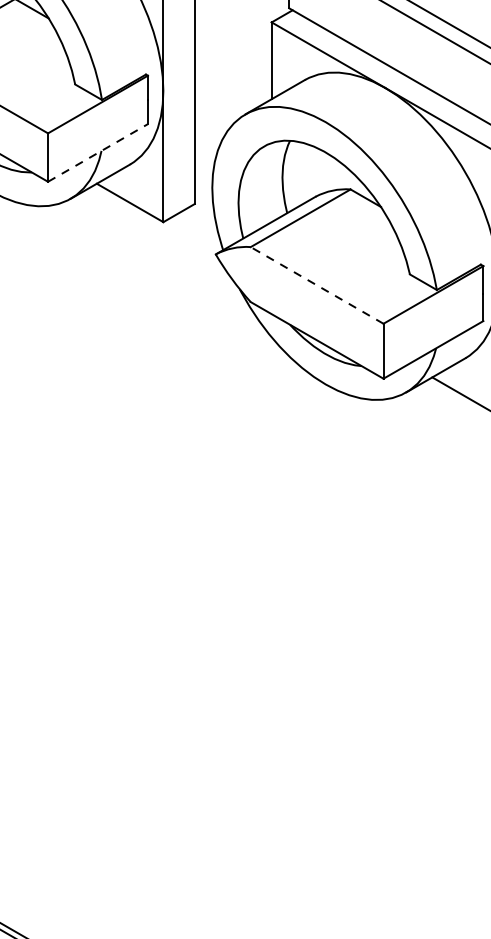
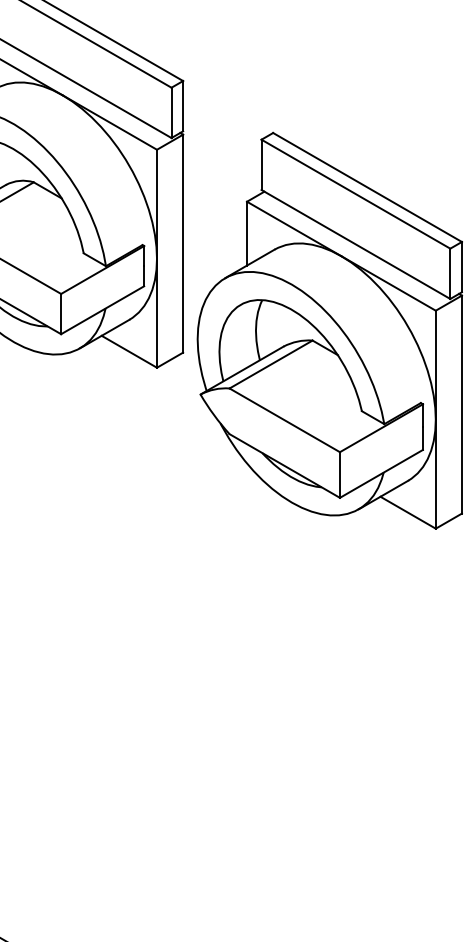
line: (97, 153) -> (102, 310), dashed -> solid
line: (316, 285) -> (284, 420), dashed -> solid

